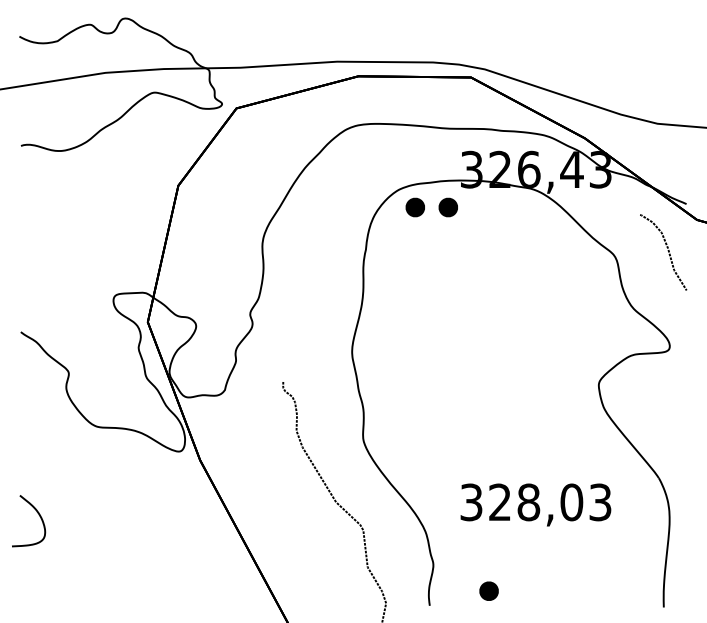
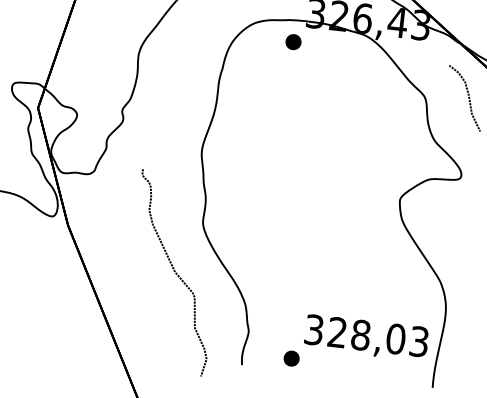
part: (414, 207) -> (265, 39), removed
text: (535, 504) -> (366, 337), moved

